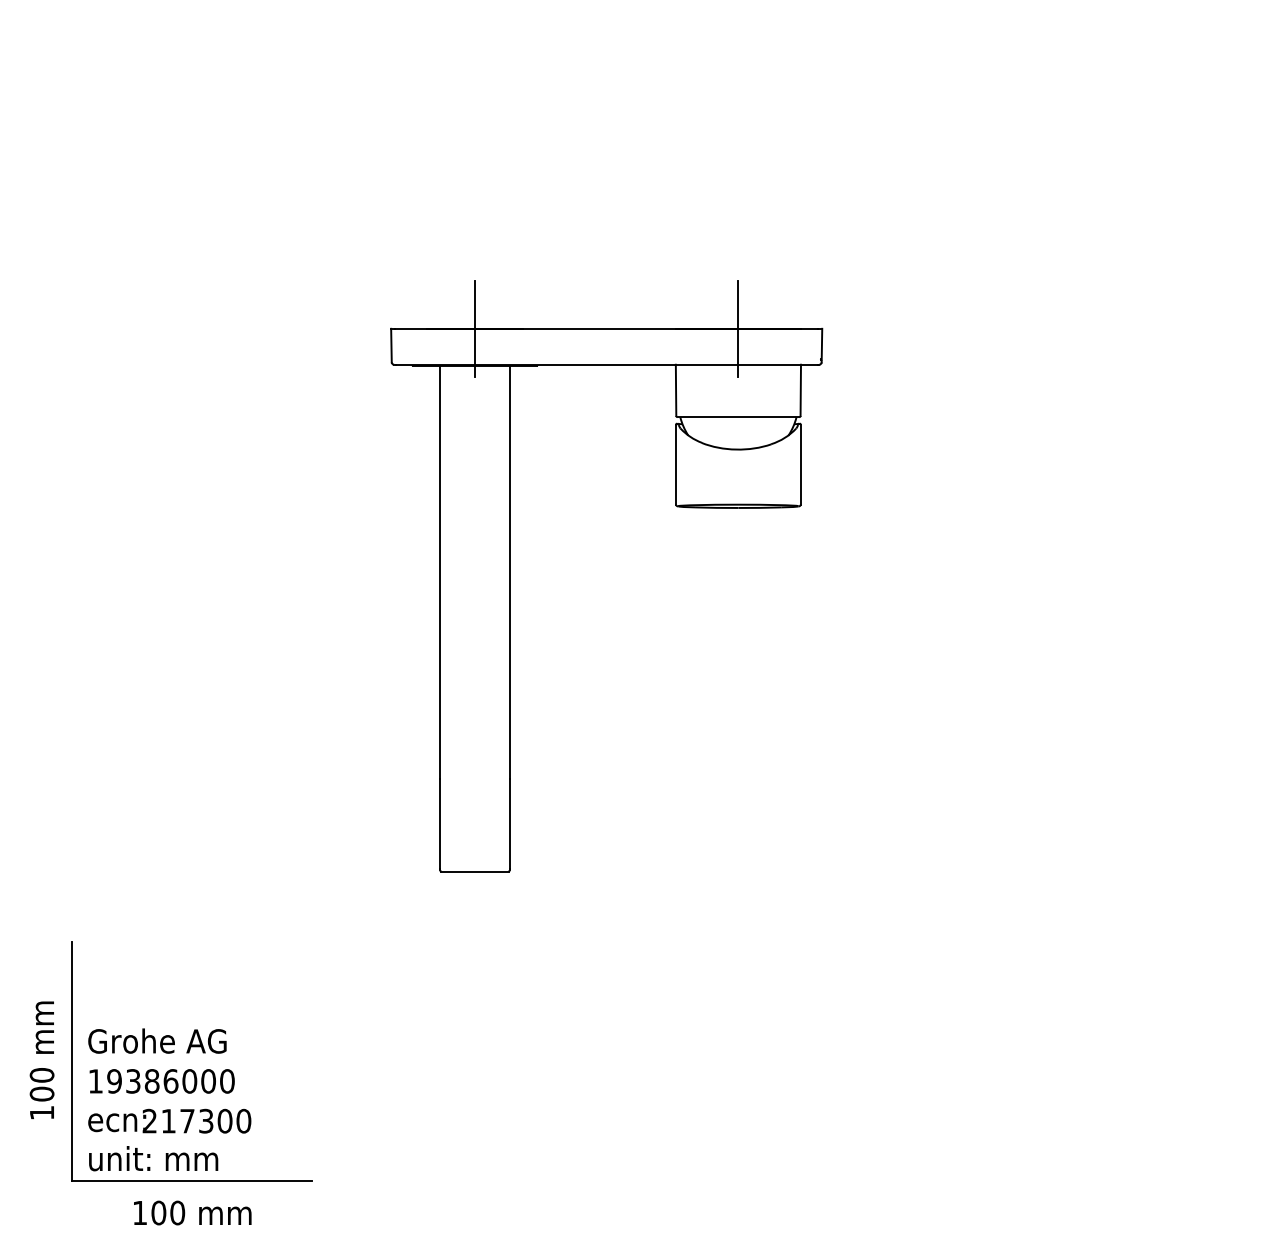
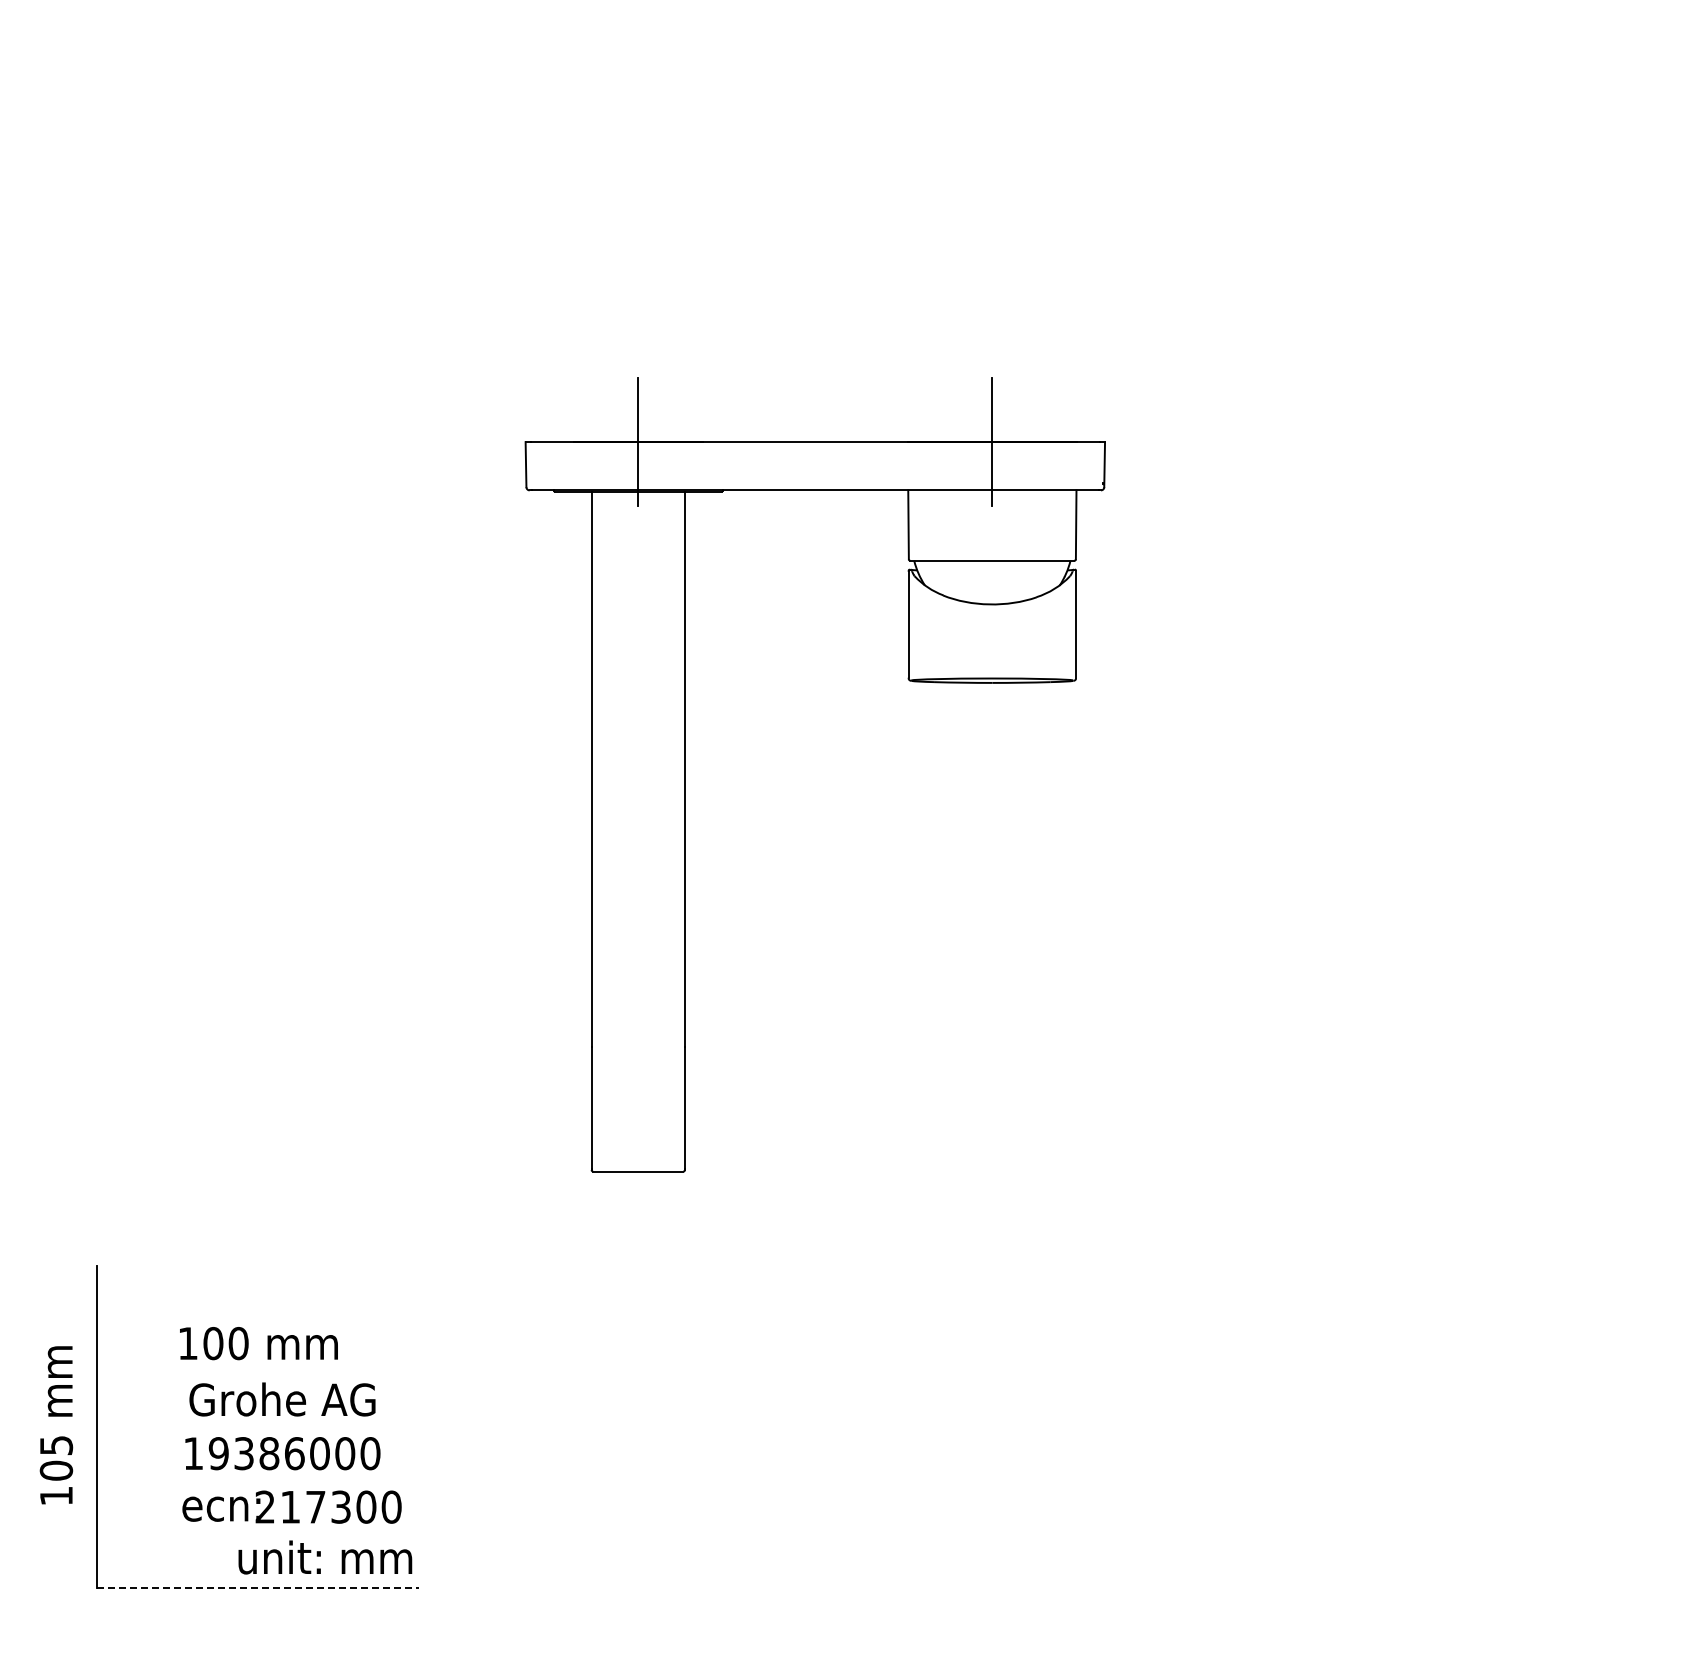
text: (157, 1041) -> (282, 1399), moved
text: (42, 1075) -> (56, 1445), 100 -> 105
text: (161, 1081) -> (282, 1453), moved
text: (169, 1120) -> (291, 1506), moved
text: (153, 1158) -> (325, 1557), moved
line: (192, 1180) -> (258, 1587), solid -> dashed
text: (192, 1212) -> (258, 1343), moved

